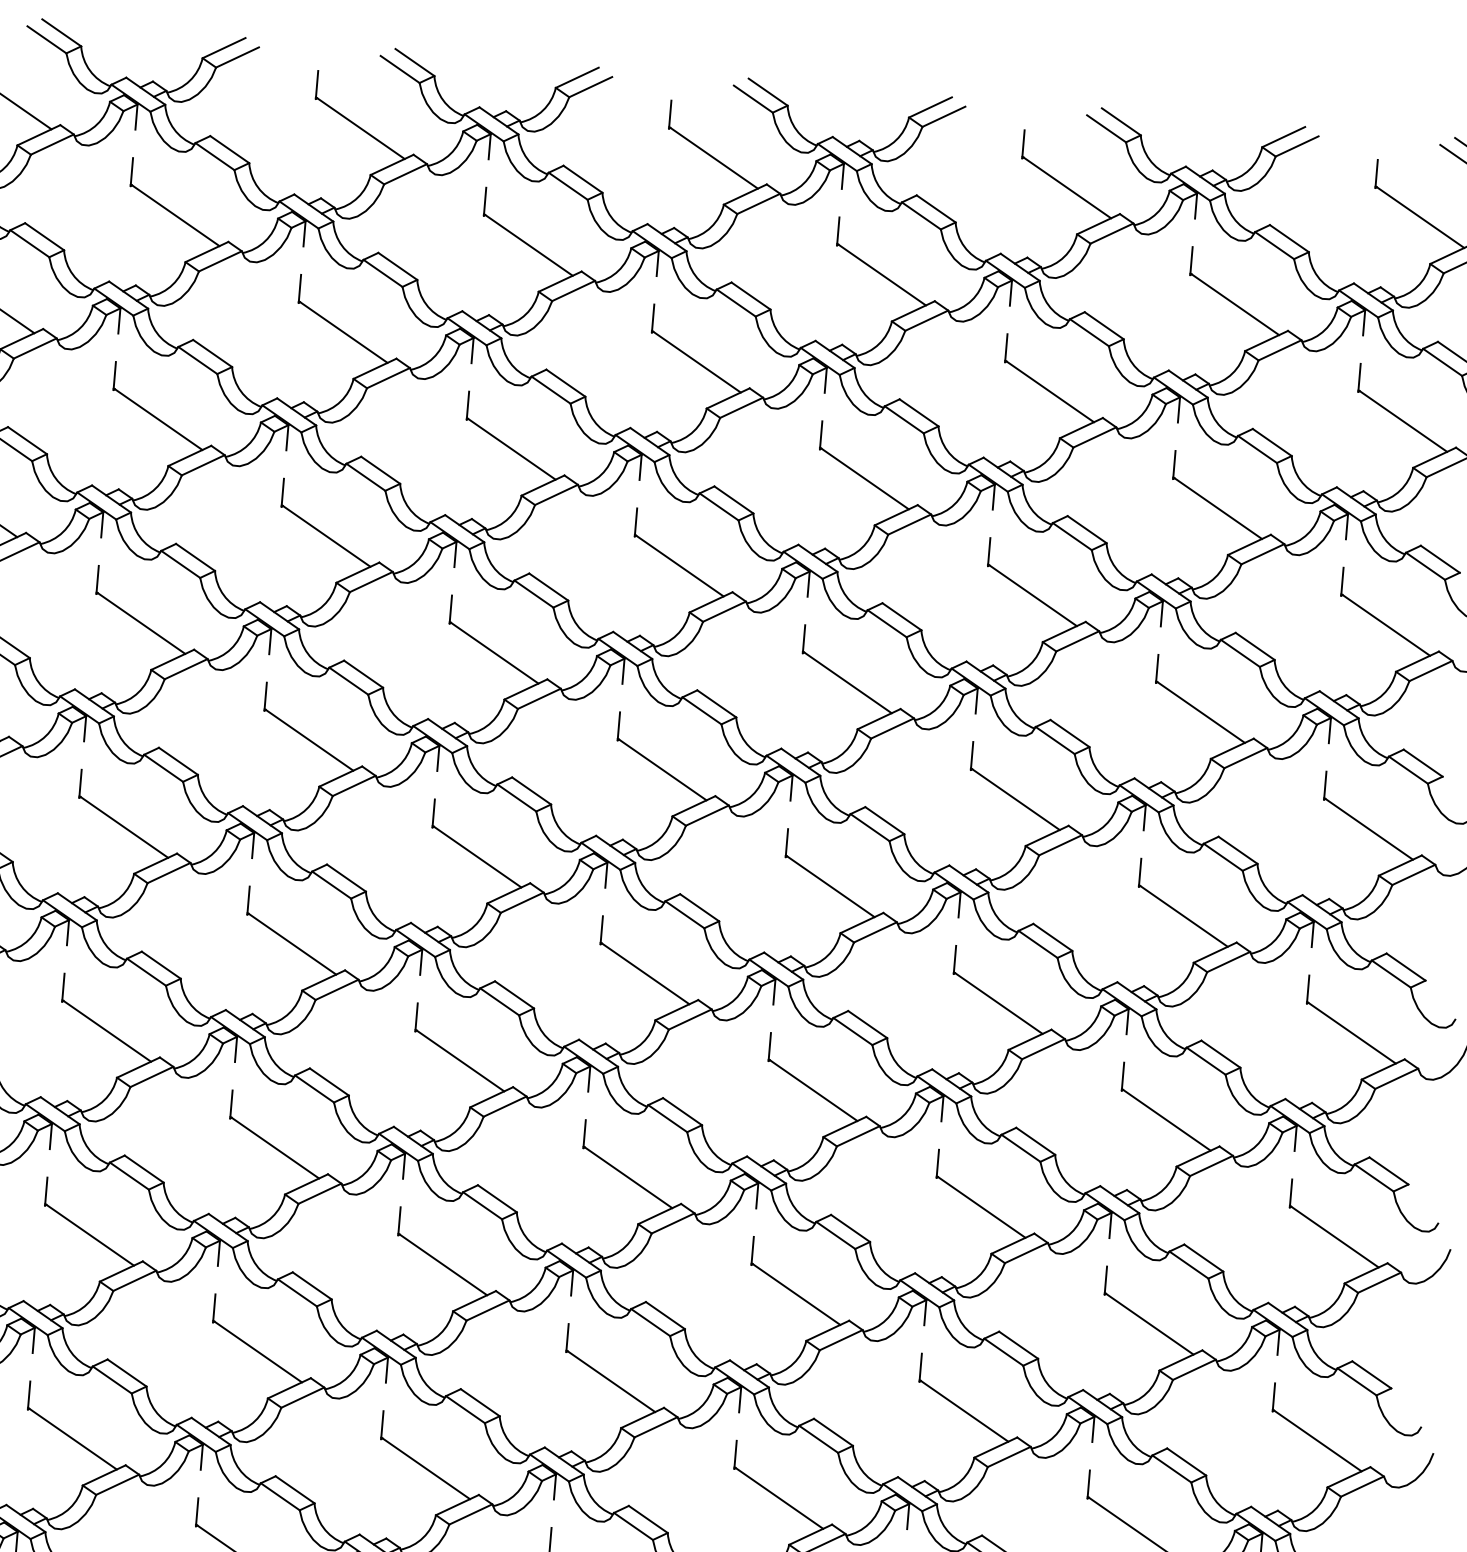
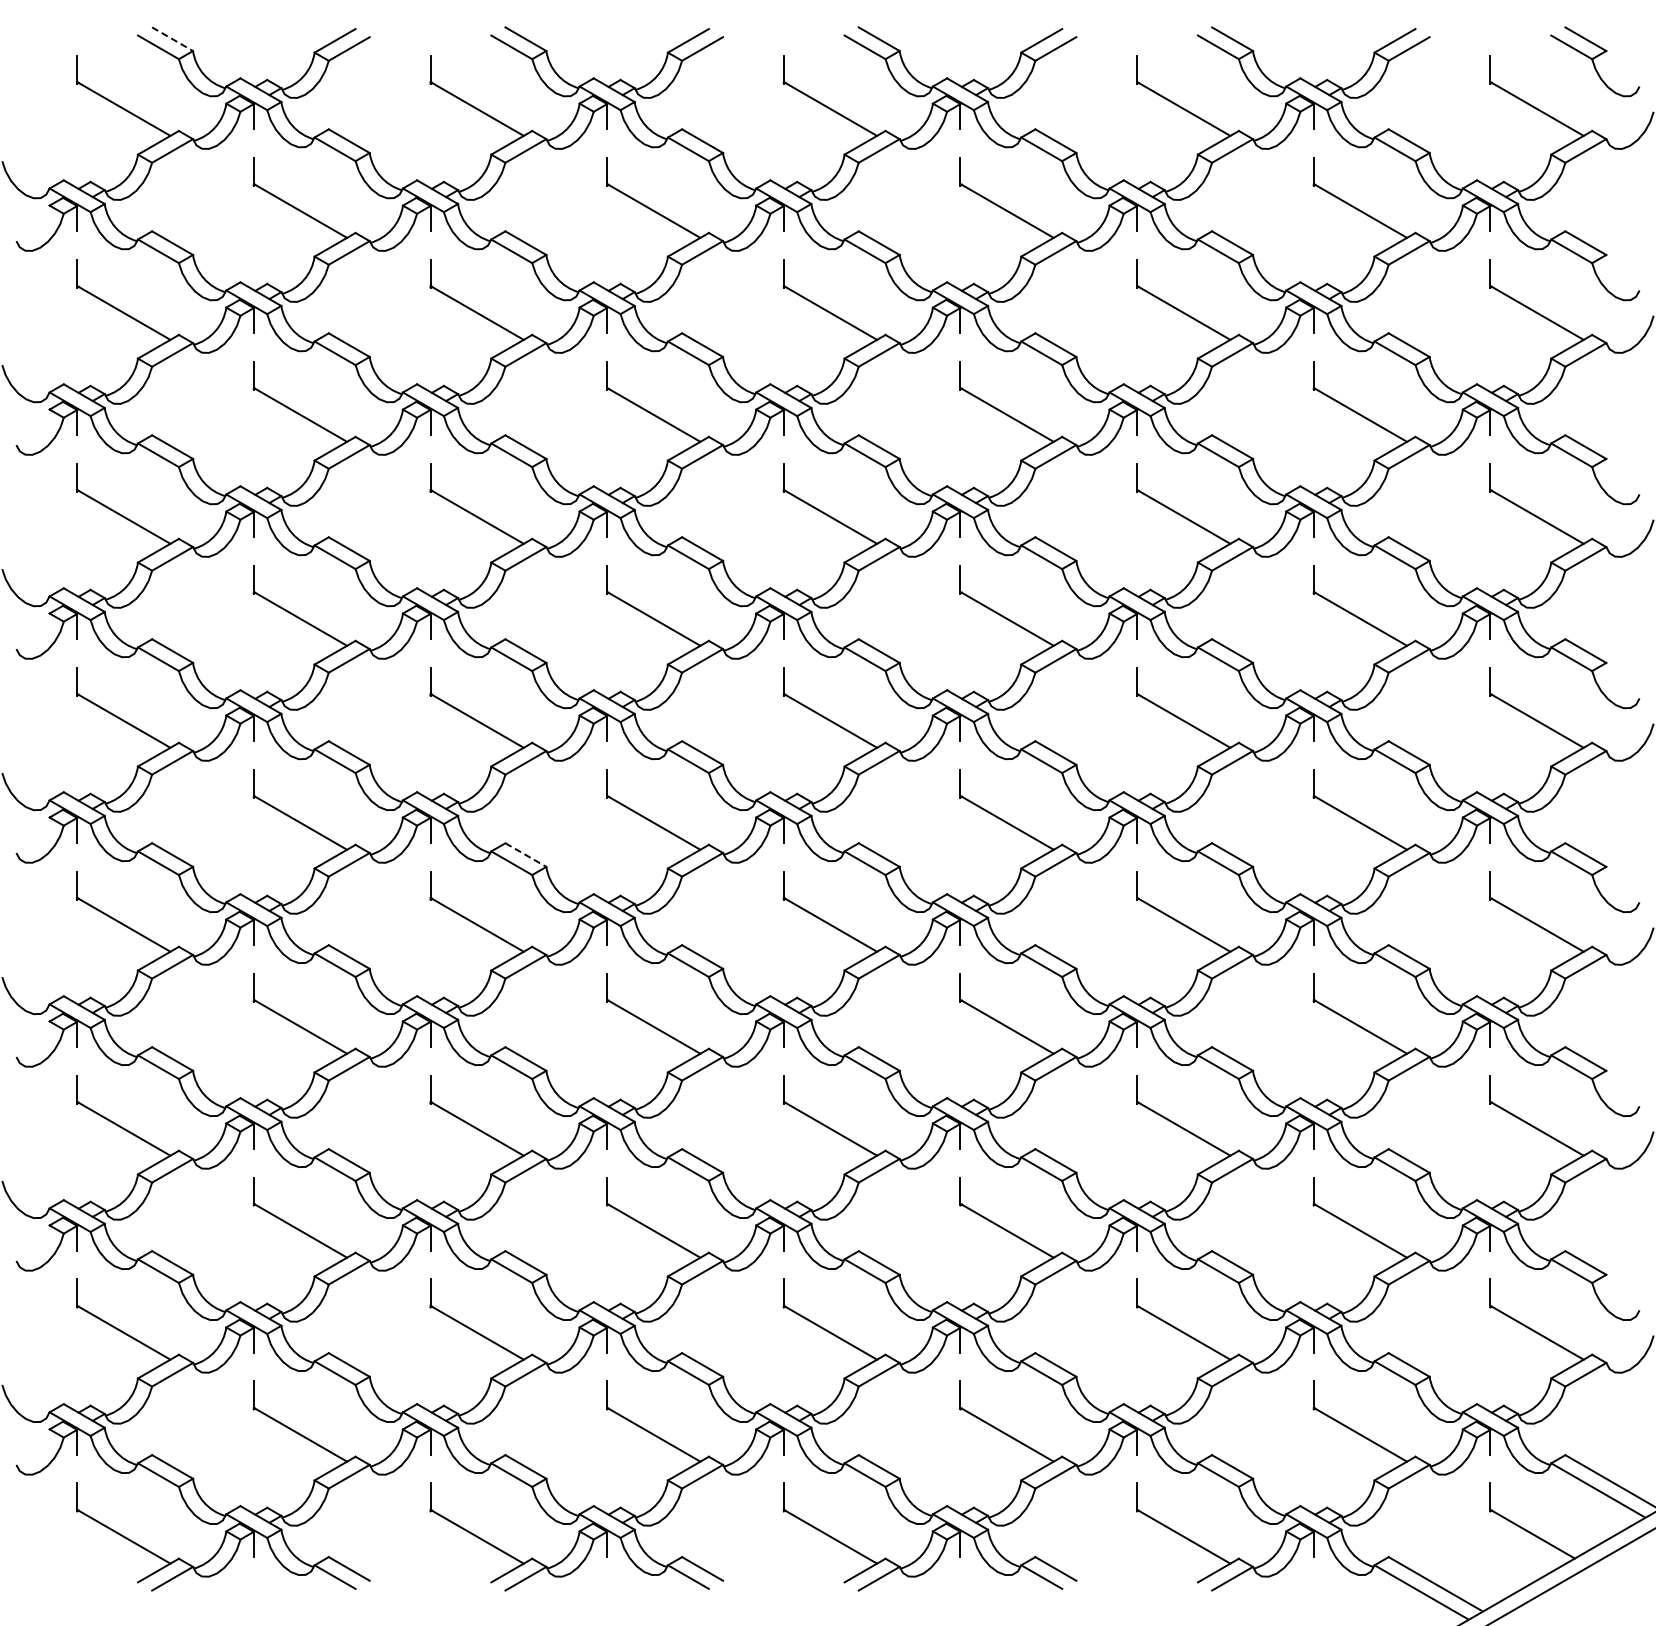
line: (61, 33) -> (172, 39), solid -> dashed
line: (346, 878) -> (525, 855), solid -> dashed

